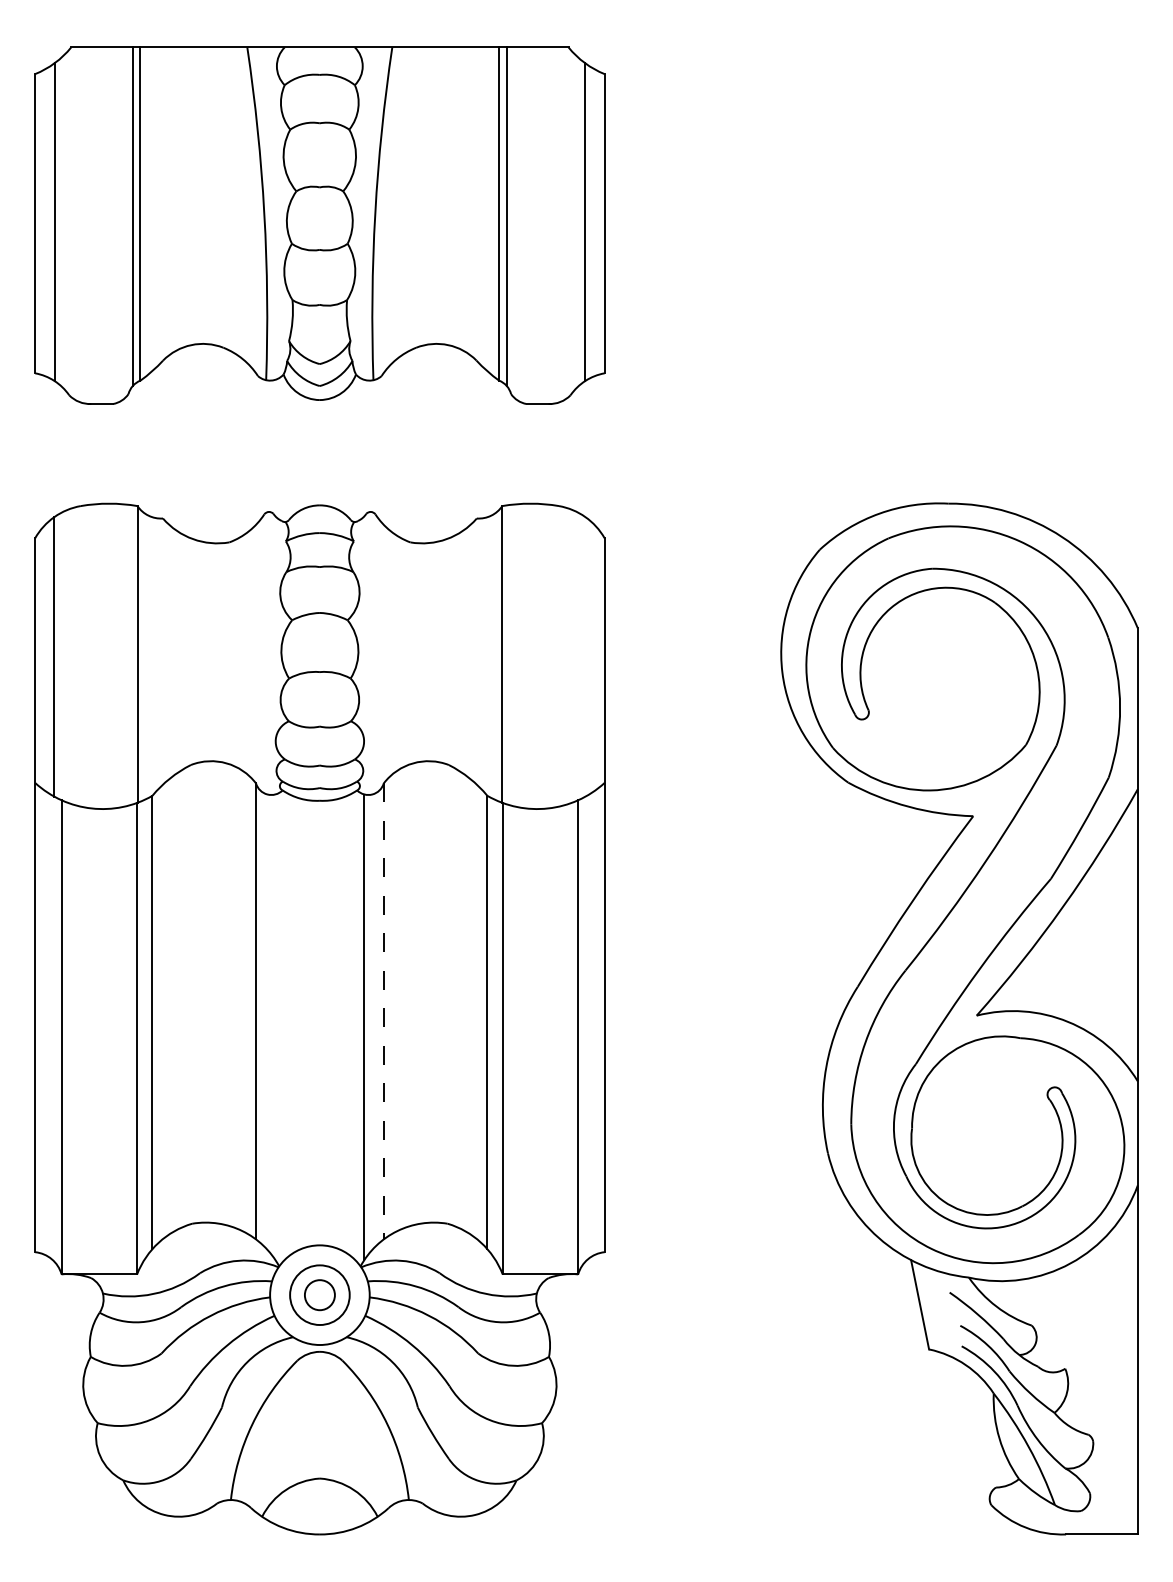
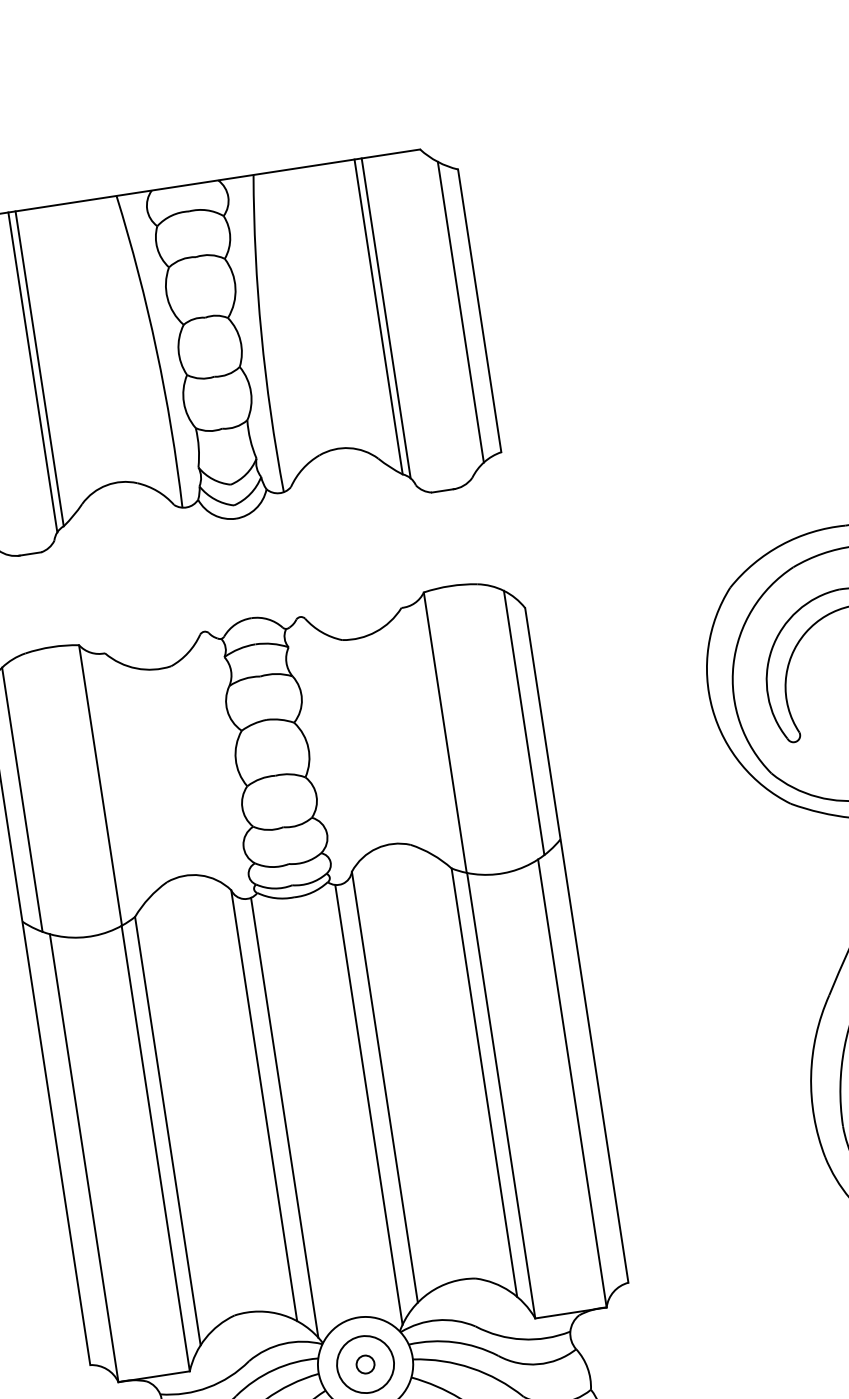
line: (585, 656) -> (524, 722), added
line: (383, 1011) -> (384, 1087), dashed -> solid
line: (275, 1026) -> (284, 1117), added
circle: (319, 1294) -> (365, 1363), size x0.62

